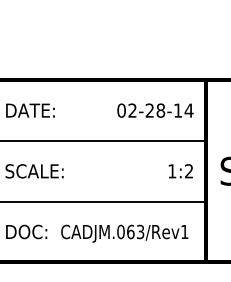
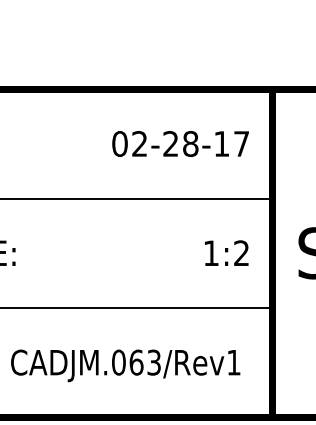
text: (188, 110) -> (240, 143), 02-28-14 -> 02-28-17

